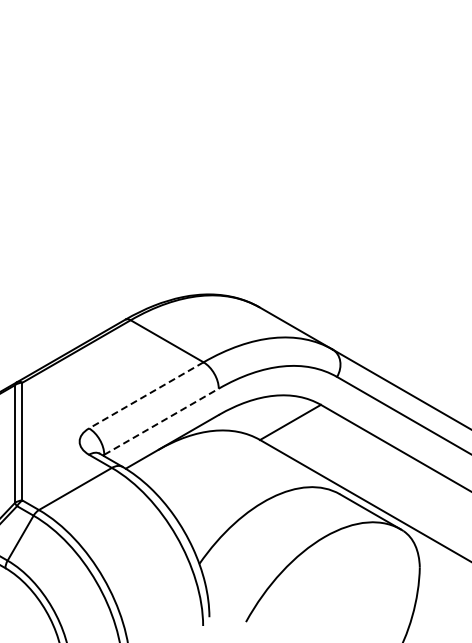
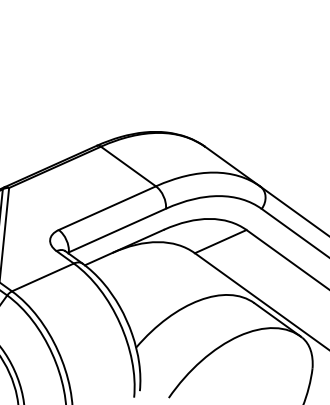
line: (145, 395) -> (106, 208), dashed -> solid
line: (161, 421) -> (117, 230), dashed -> solid

